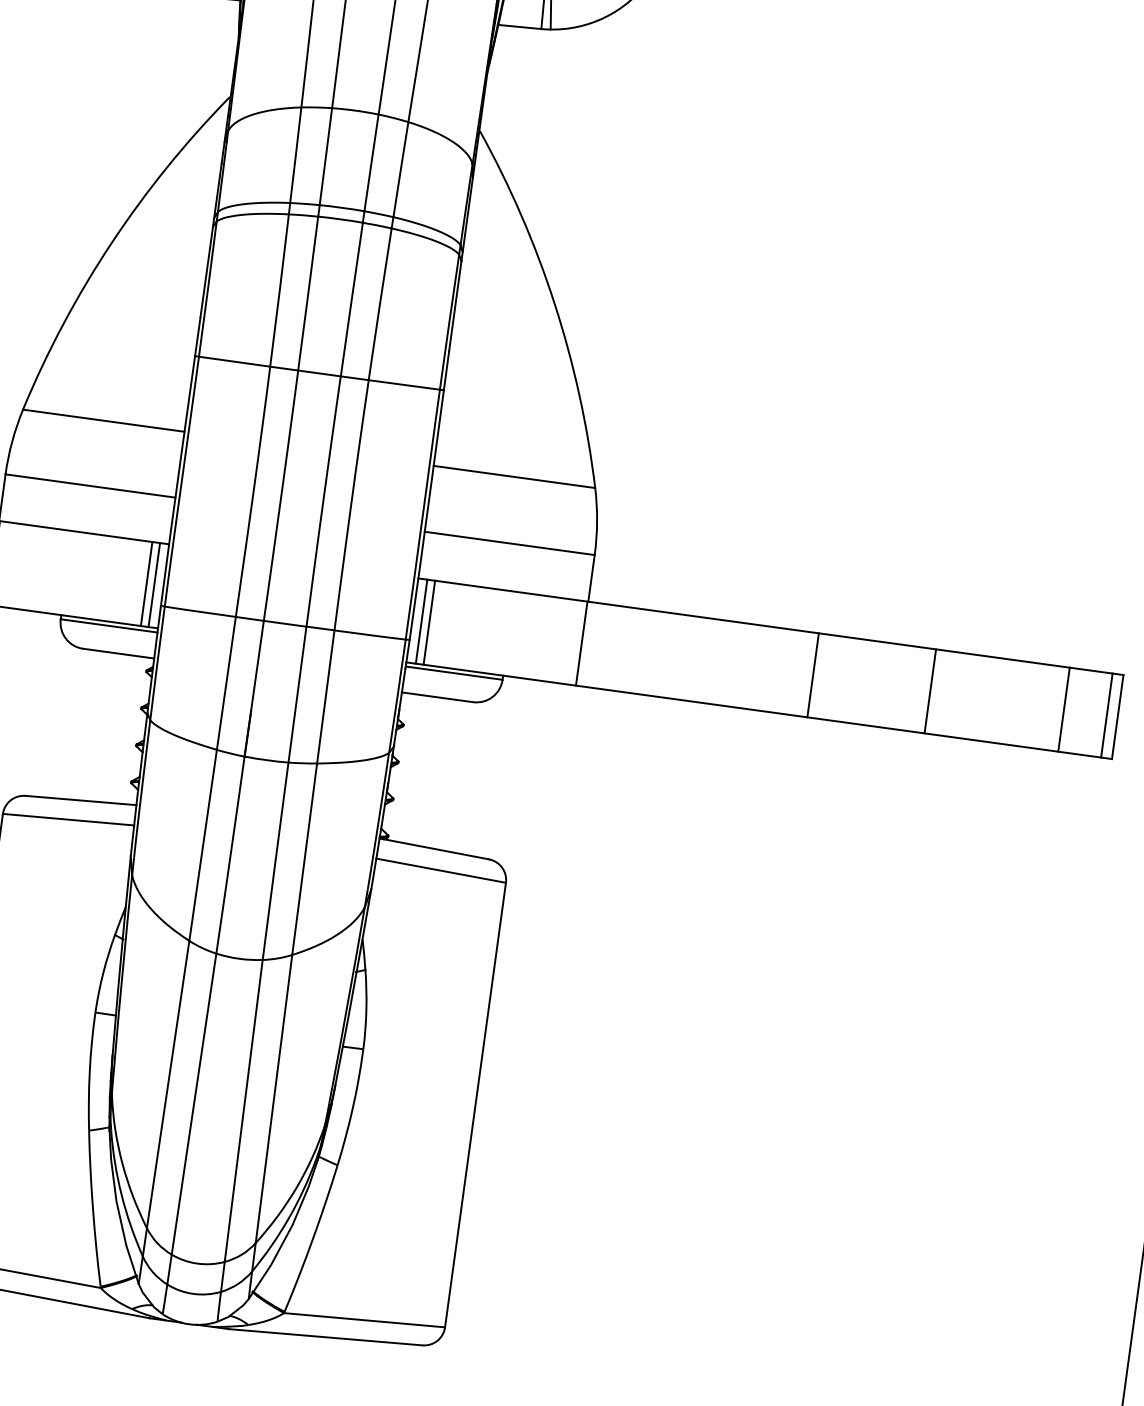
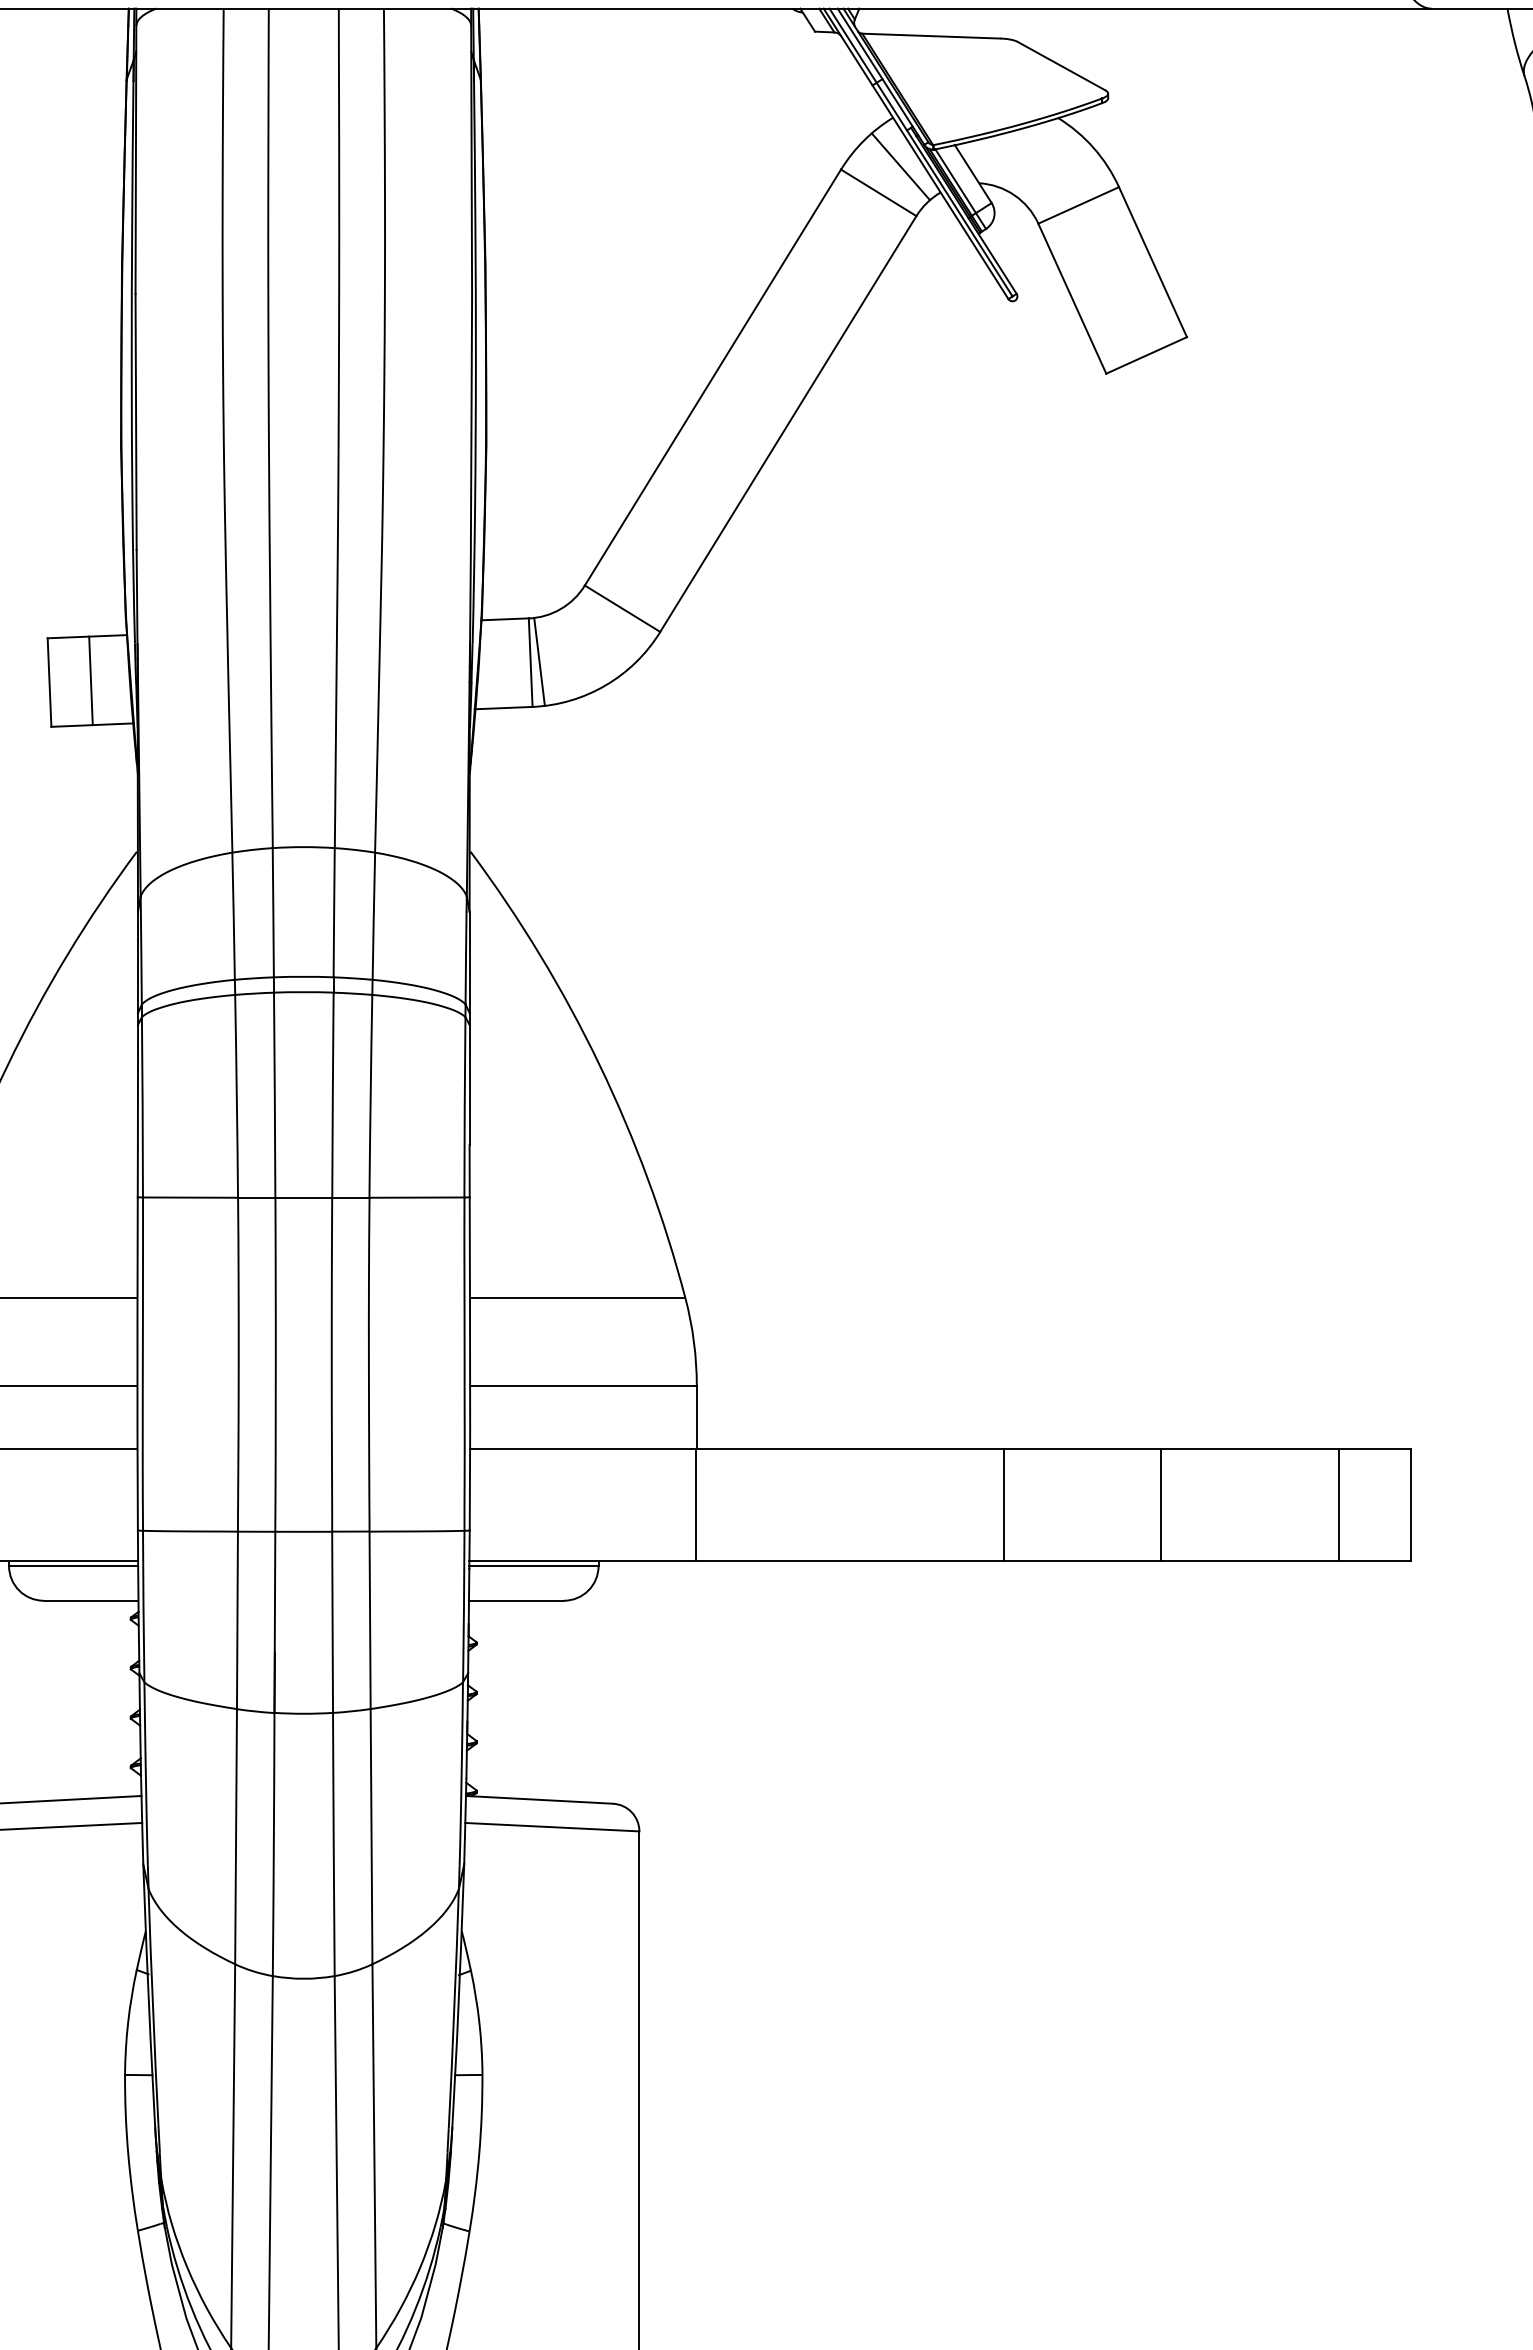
line: (146, 584) -> (115, 1504), removed
line: (154, 585) -> (125, 1504), removed
line: (421, 621) -> (482, 1504), removed
line: (429, 622) -> (492, 1504), removed
line: (1106, 715) -> (1396, 1504), removed

